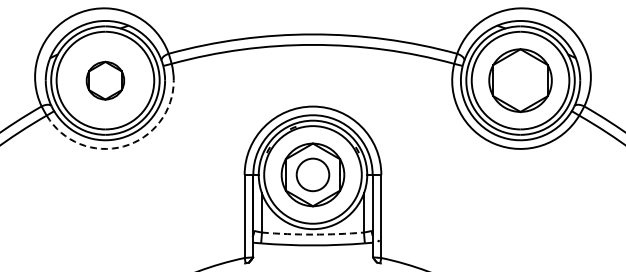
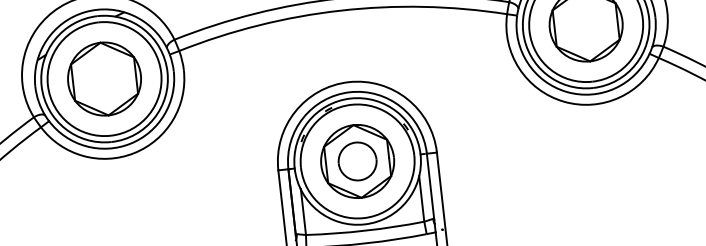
part: (105, 80) -> (104, 78), size x1.67
arc: (123, 146) -> (134, 153), dashed -> solid
arc: (313, 234) -> (365, 230), dashed -> solid

